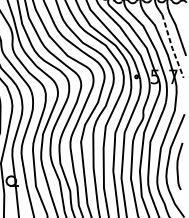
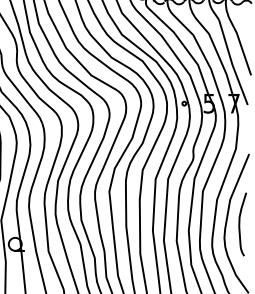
line: (171, 47) -> (231, 63), dashed -> solid

